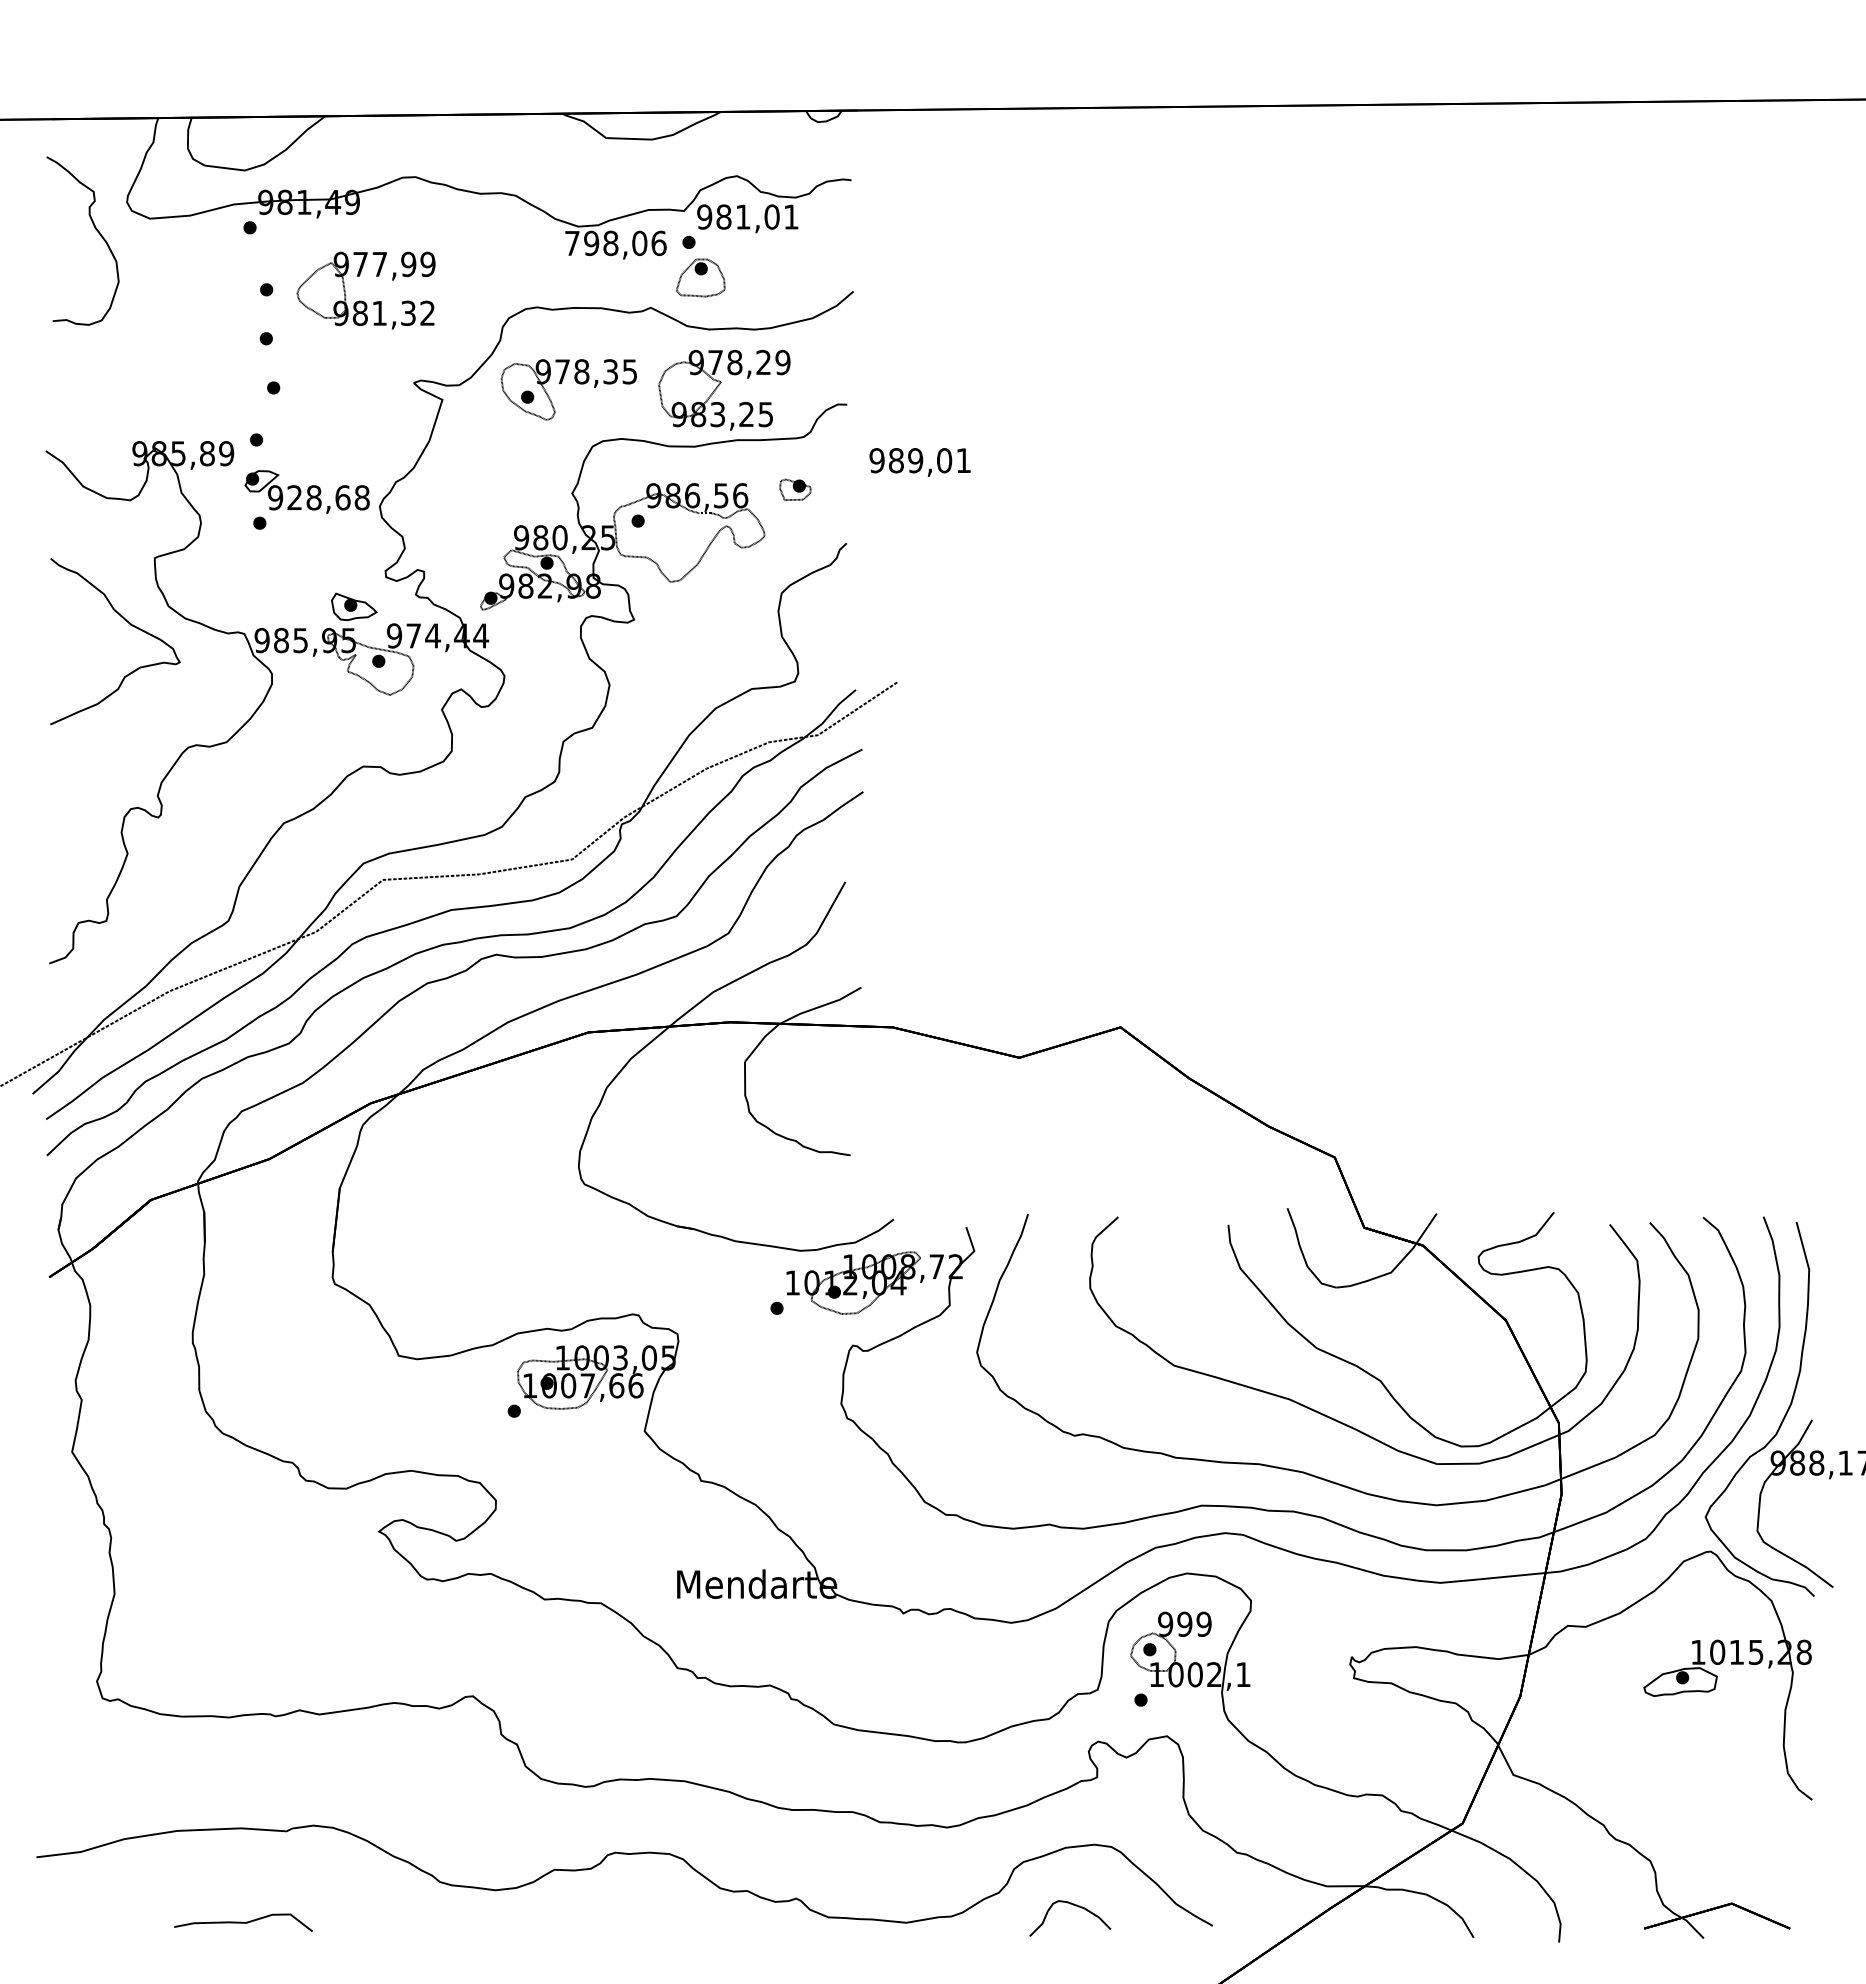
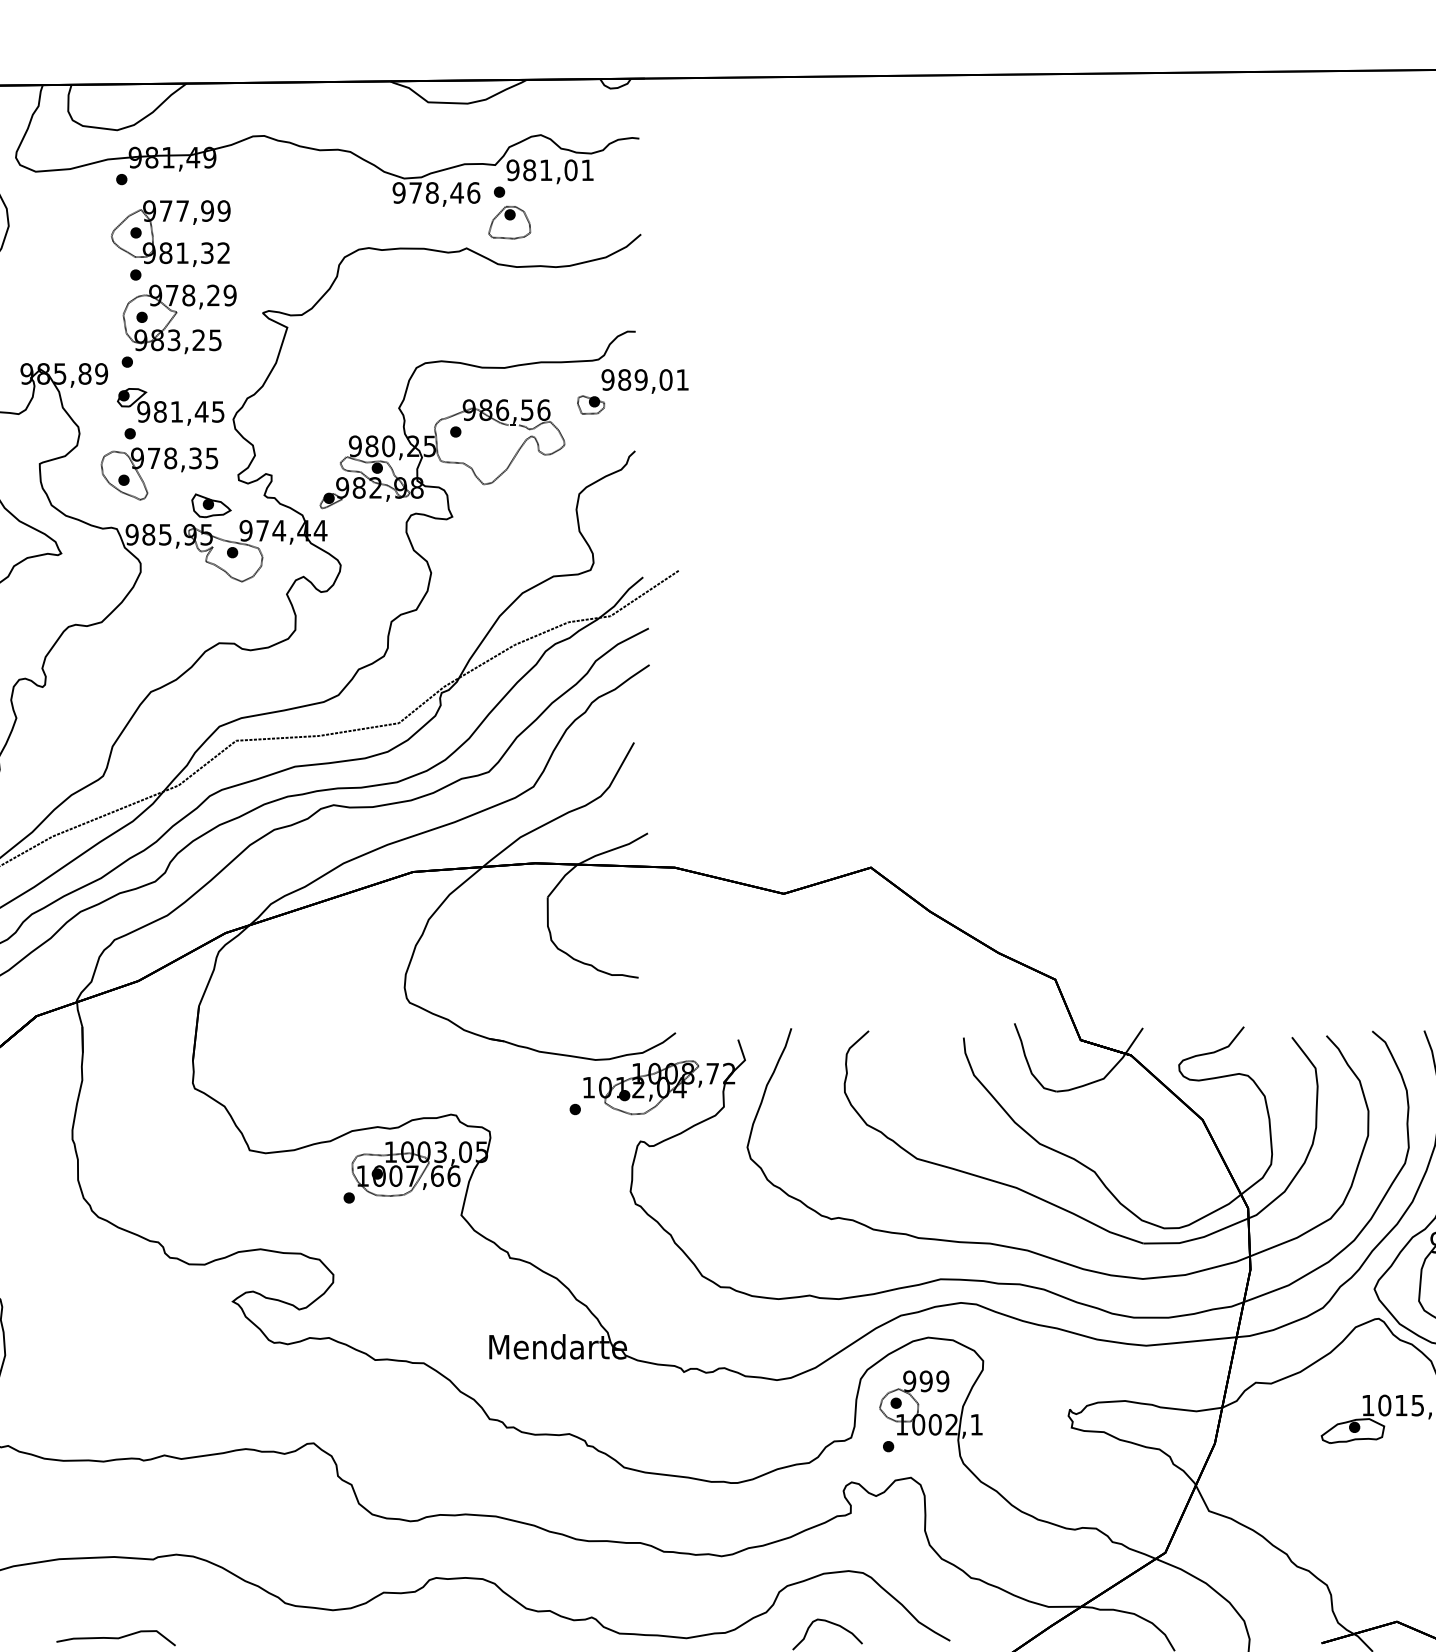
text: (605, 243) -> (427, 193), 798,06 -> 978,46
part: (361, 300) -> (166, 242), moved
part: (562, 382) -> (154, 467), moved
part: (718, 387) -> (174, 316), moved
text: (919, 462) -> (644, 381), moved
text: (328, 497) -> (189, 411), 928,68 -> 981,45

